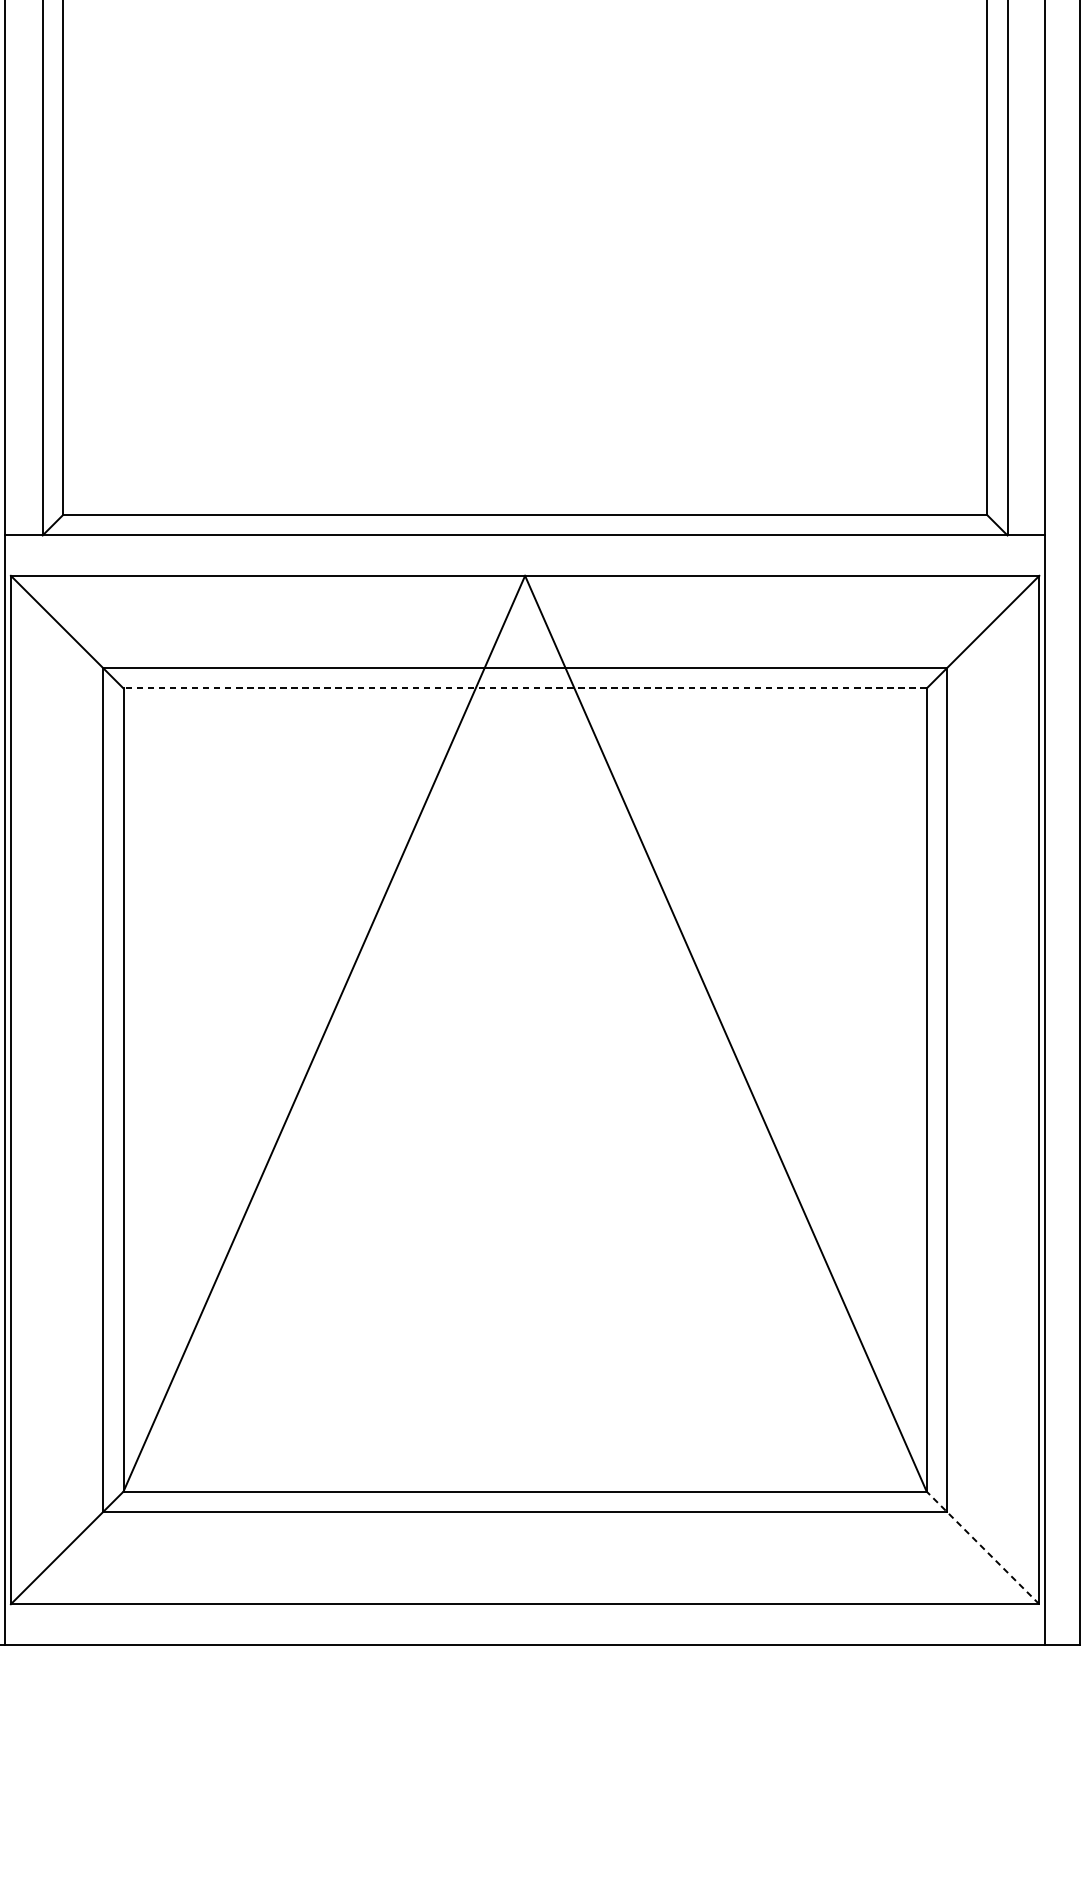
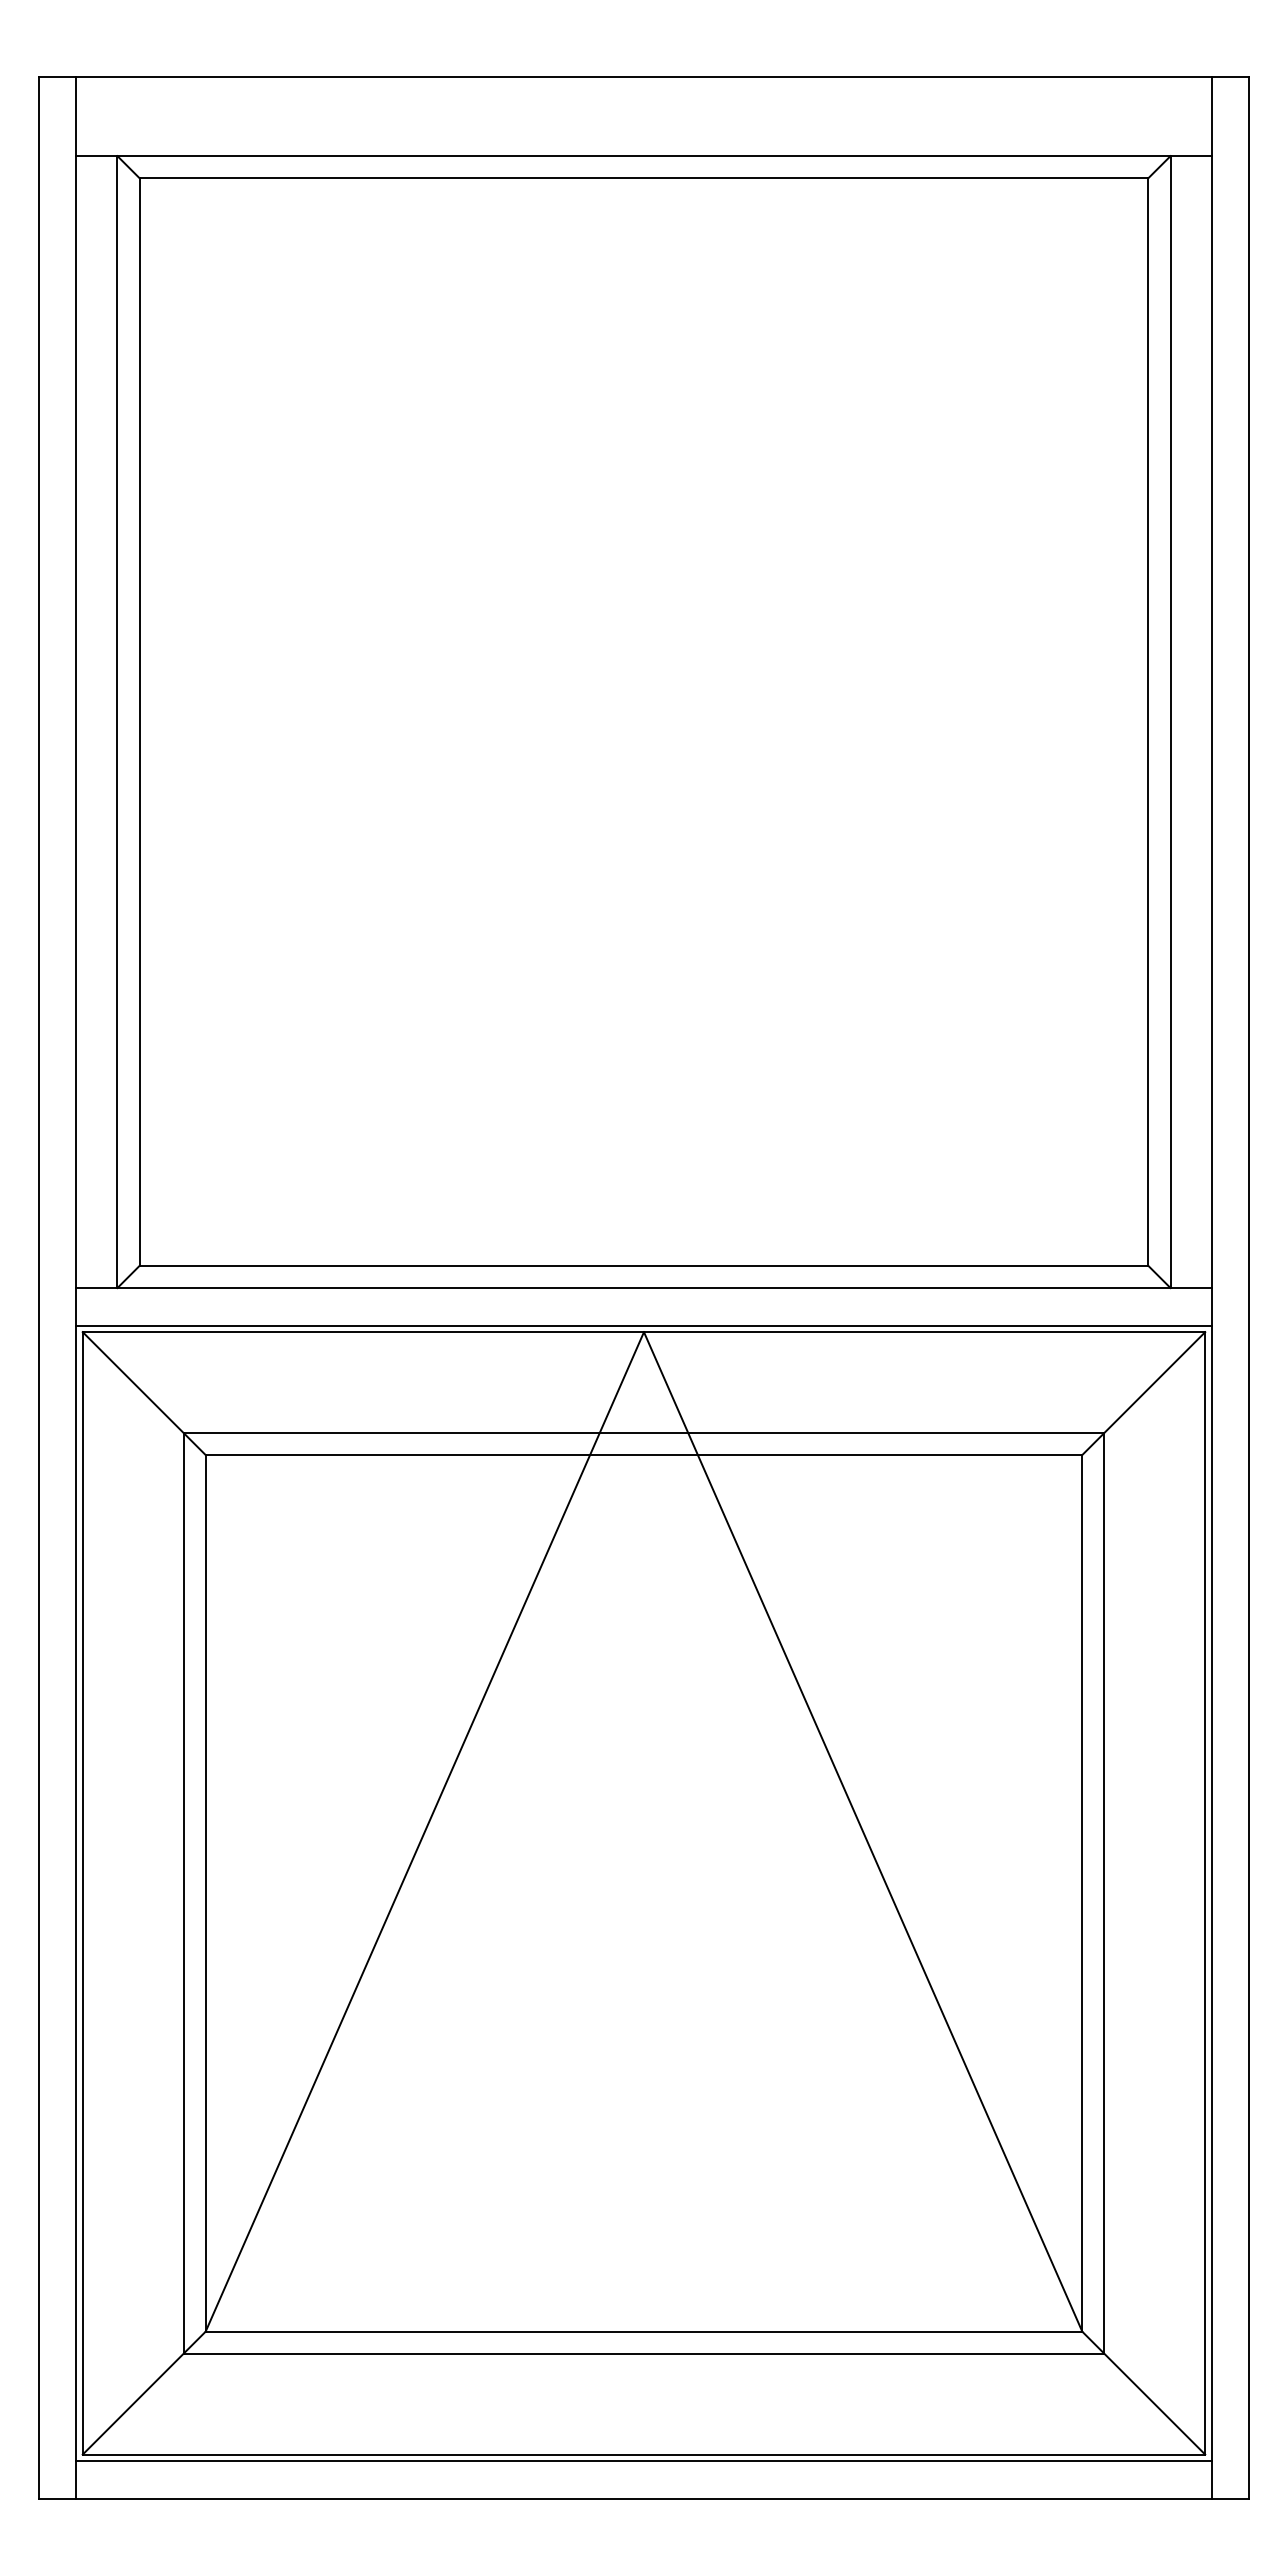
line: (524, 569) -> (643, 1325), added
line: (524, 688) -> (643, 1455), dashed -> solid
line: (982, 1548) -> (1143, 2393), dashed -> solid
line: (524, 1609) -> (643, 2460), added

